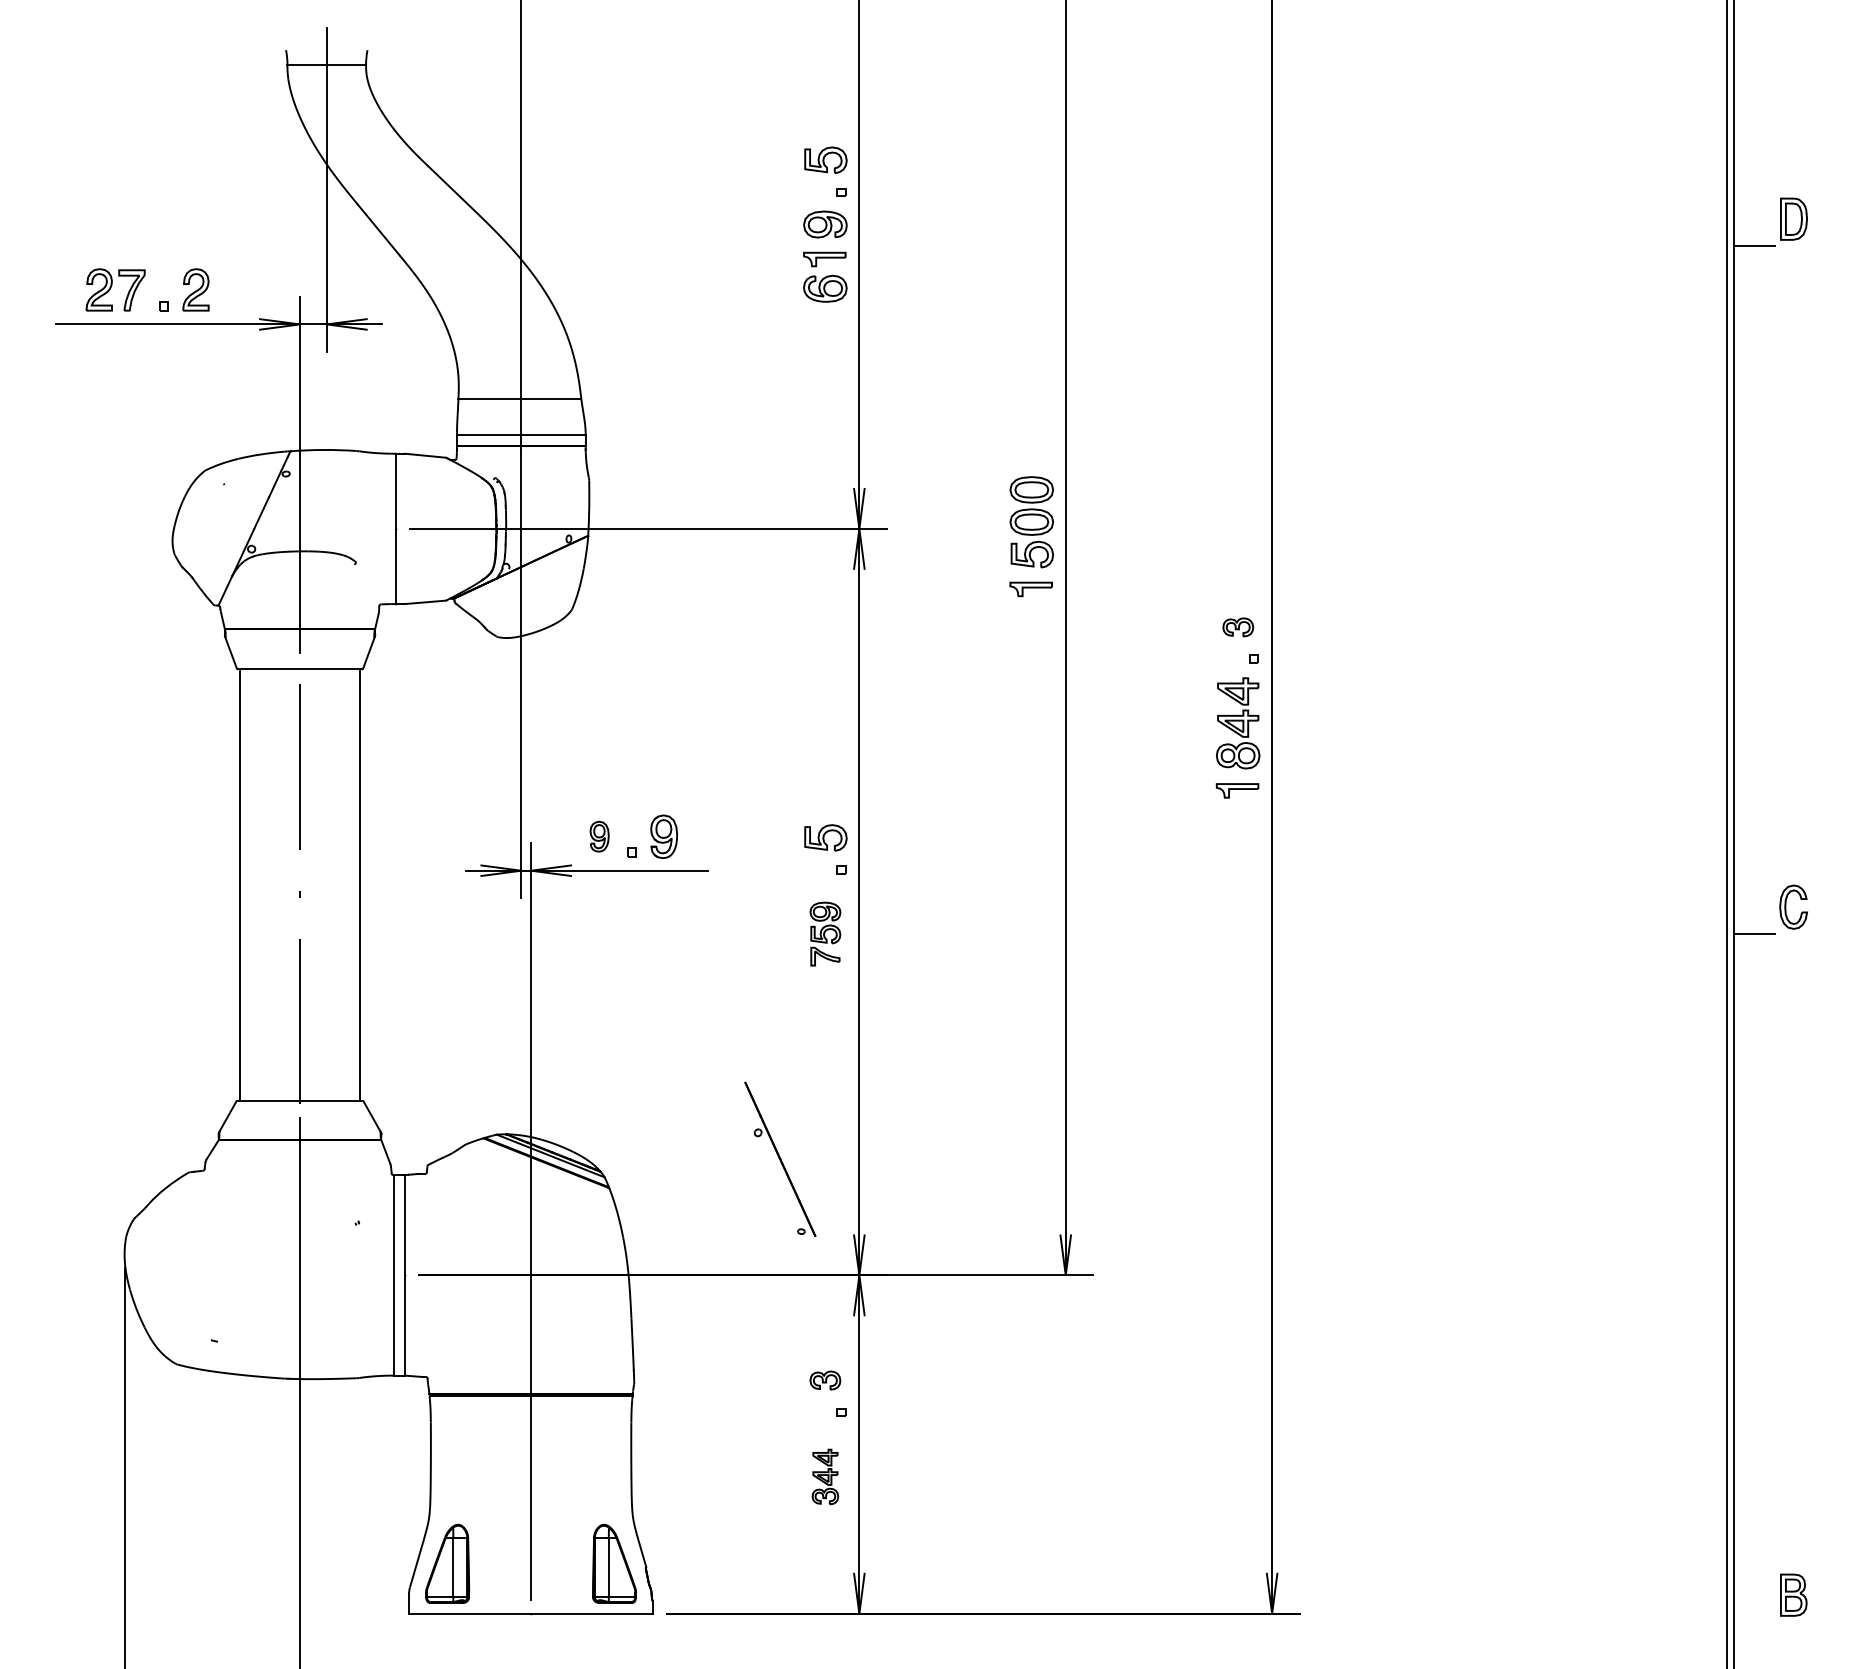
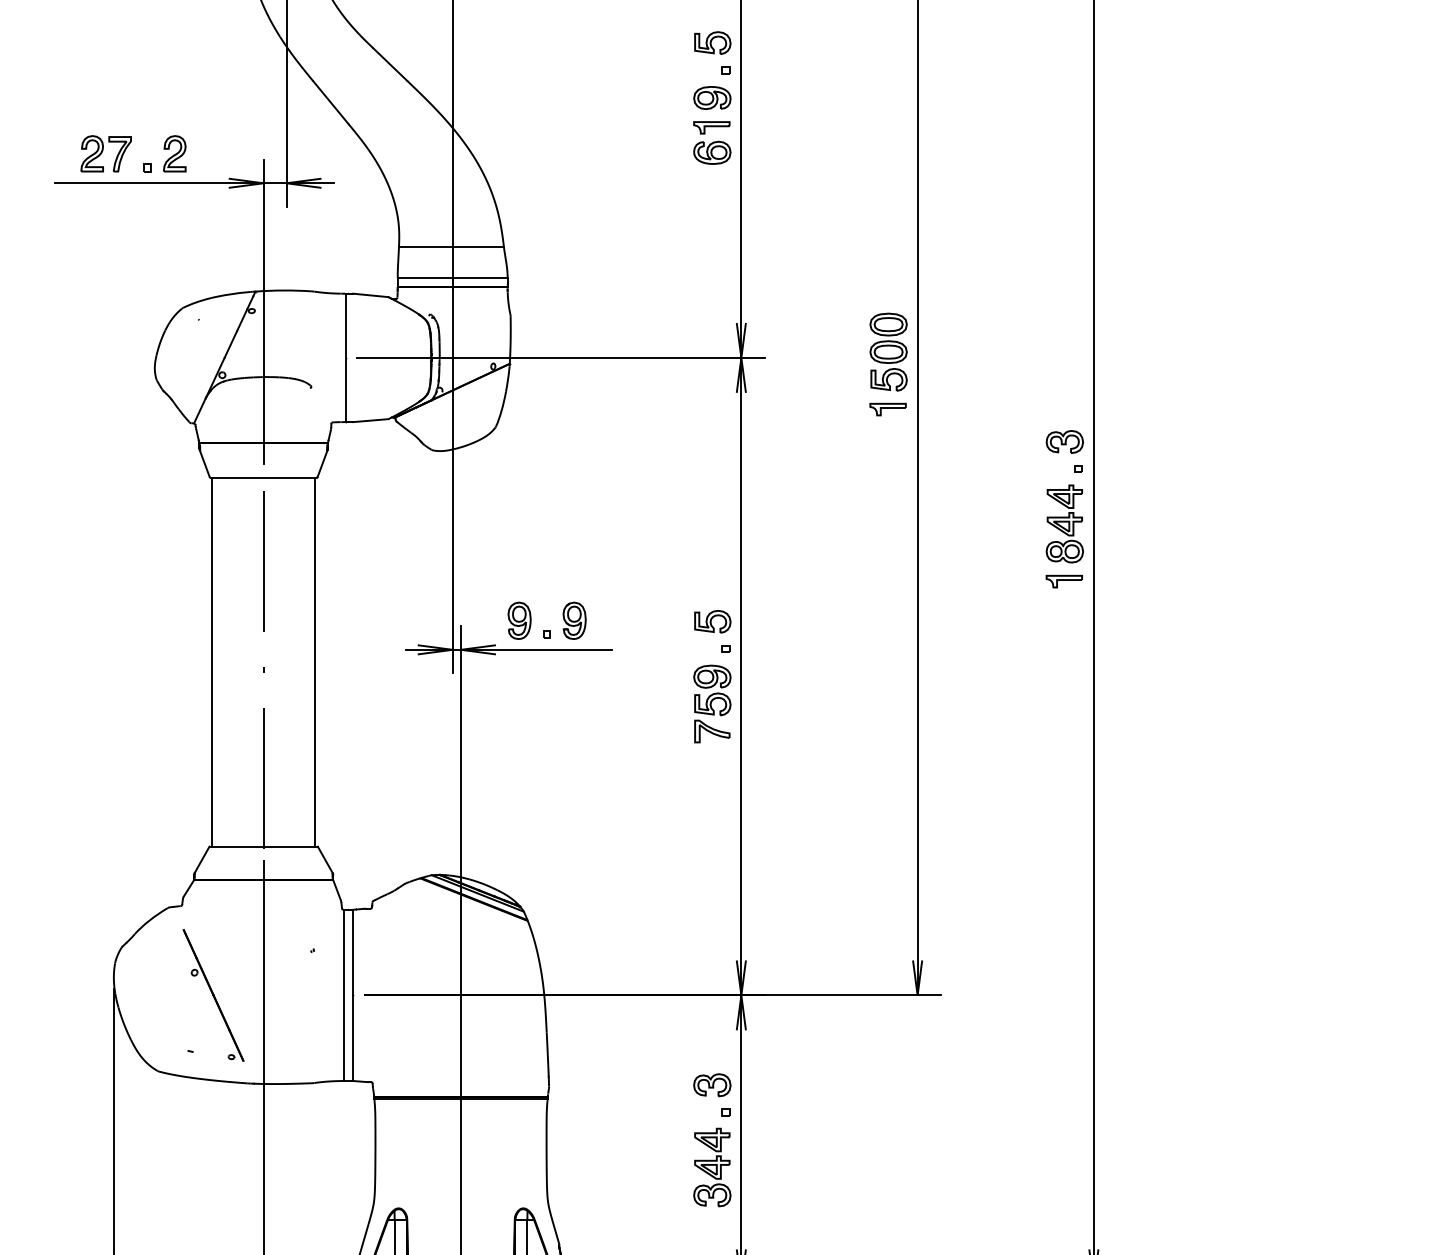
part: (1238, 627) -> (1065, 442), size x1.43
part: (599, 836) -> (519, 620), size x1.43
part: (825, 933) -> (712, 703), size x1.43
part: (780, 1158) -> (213, 994), moved
part: (825, 1380) -> (712, 1085), size x1.43
part: (825, 1476) -> (712, 1167), size x1.67

